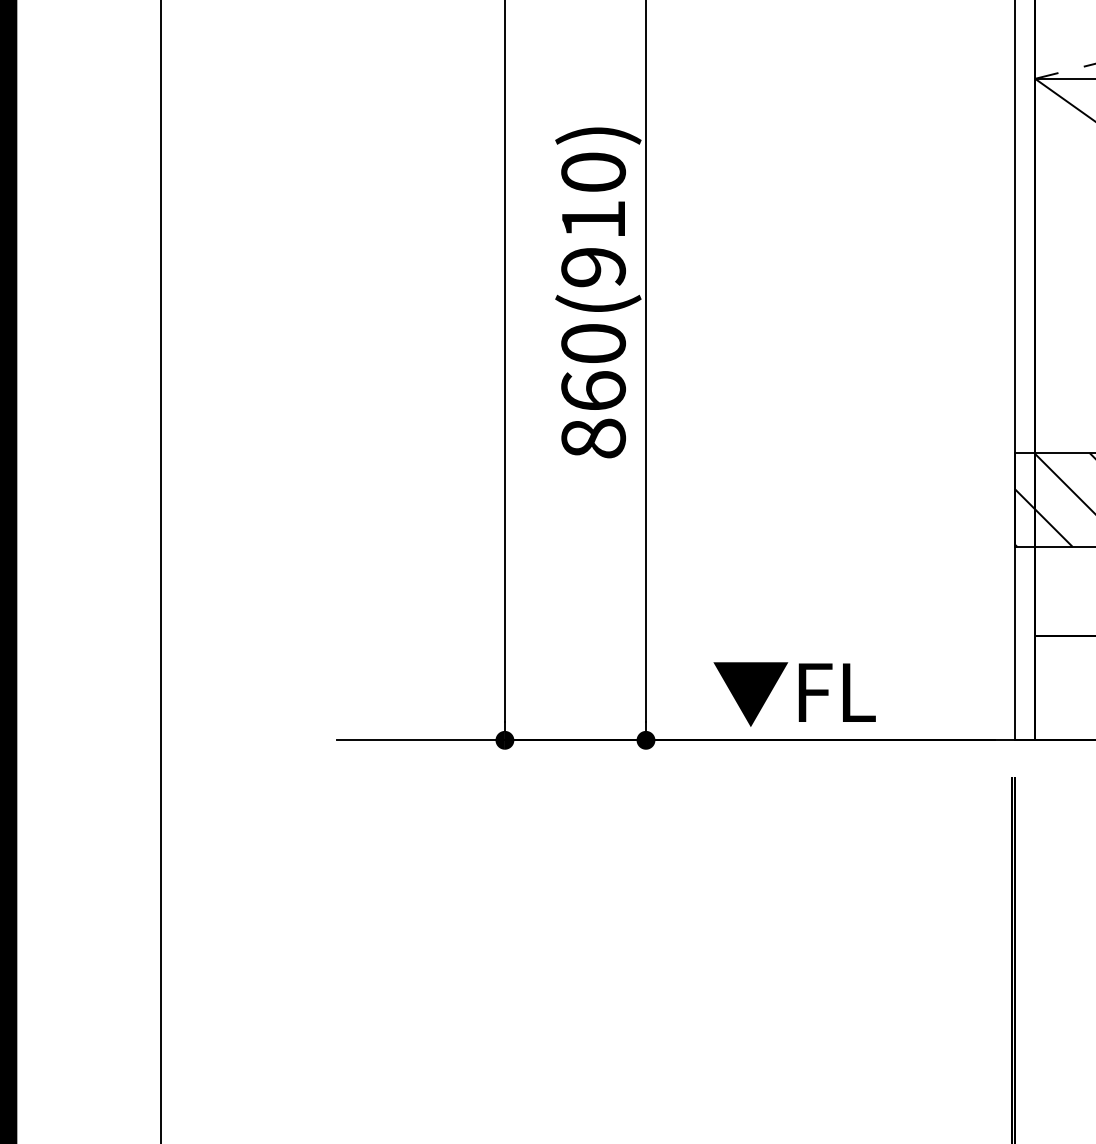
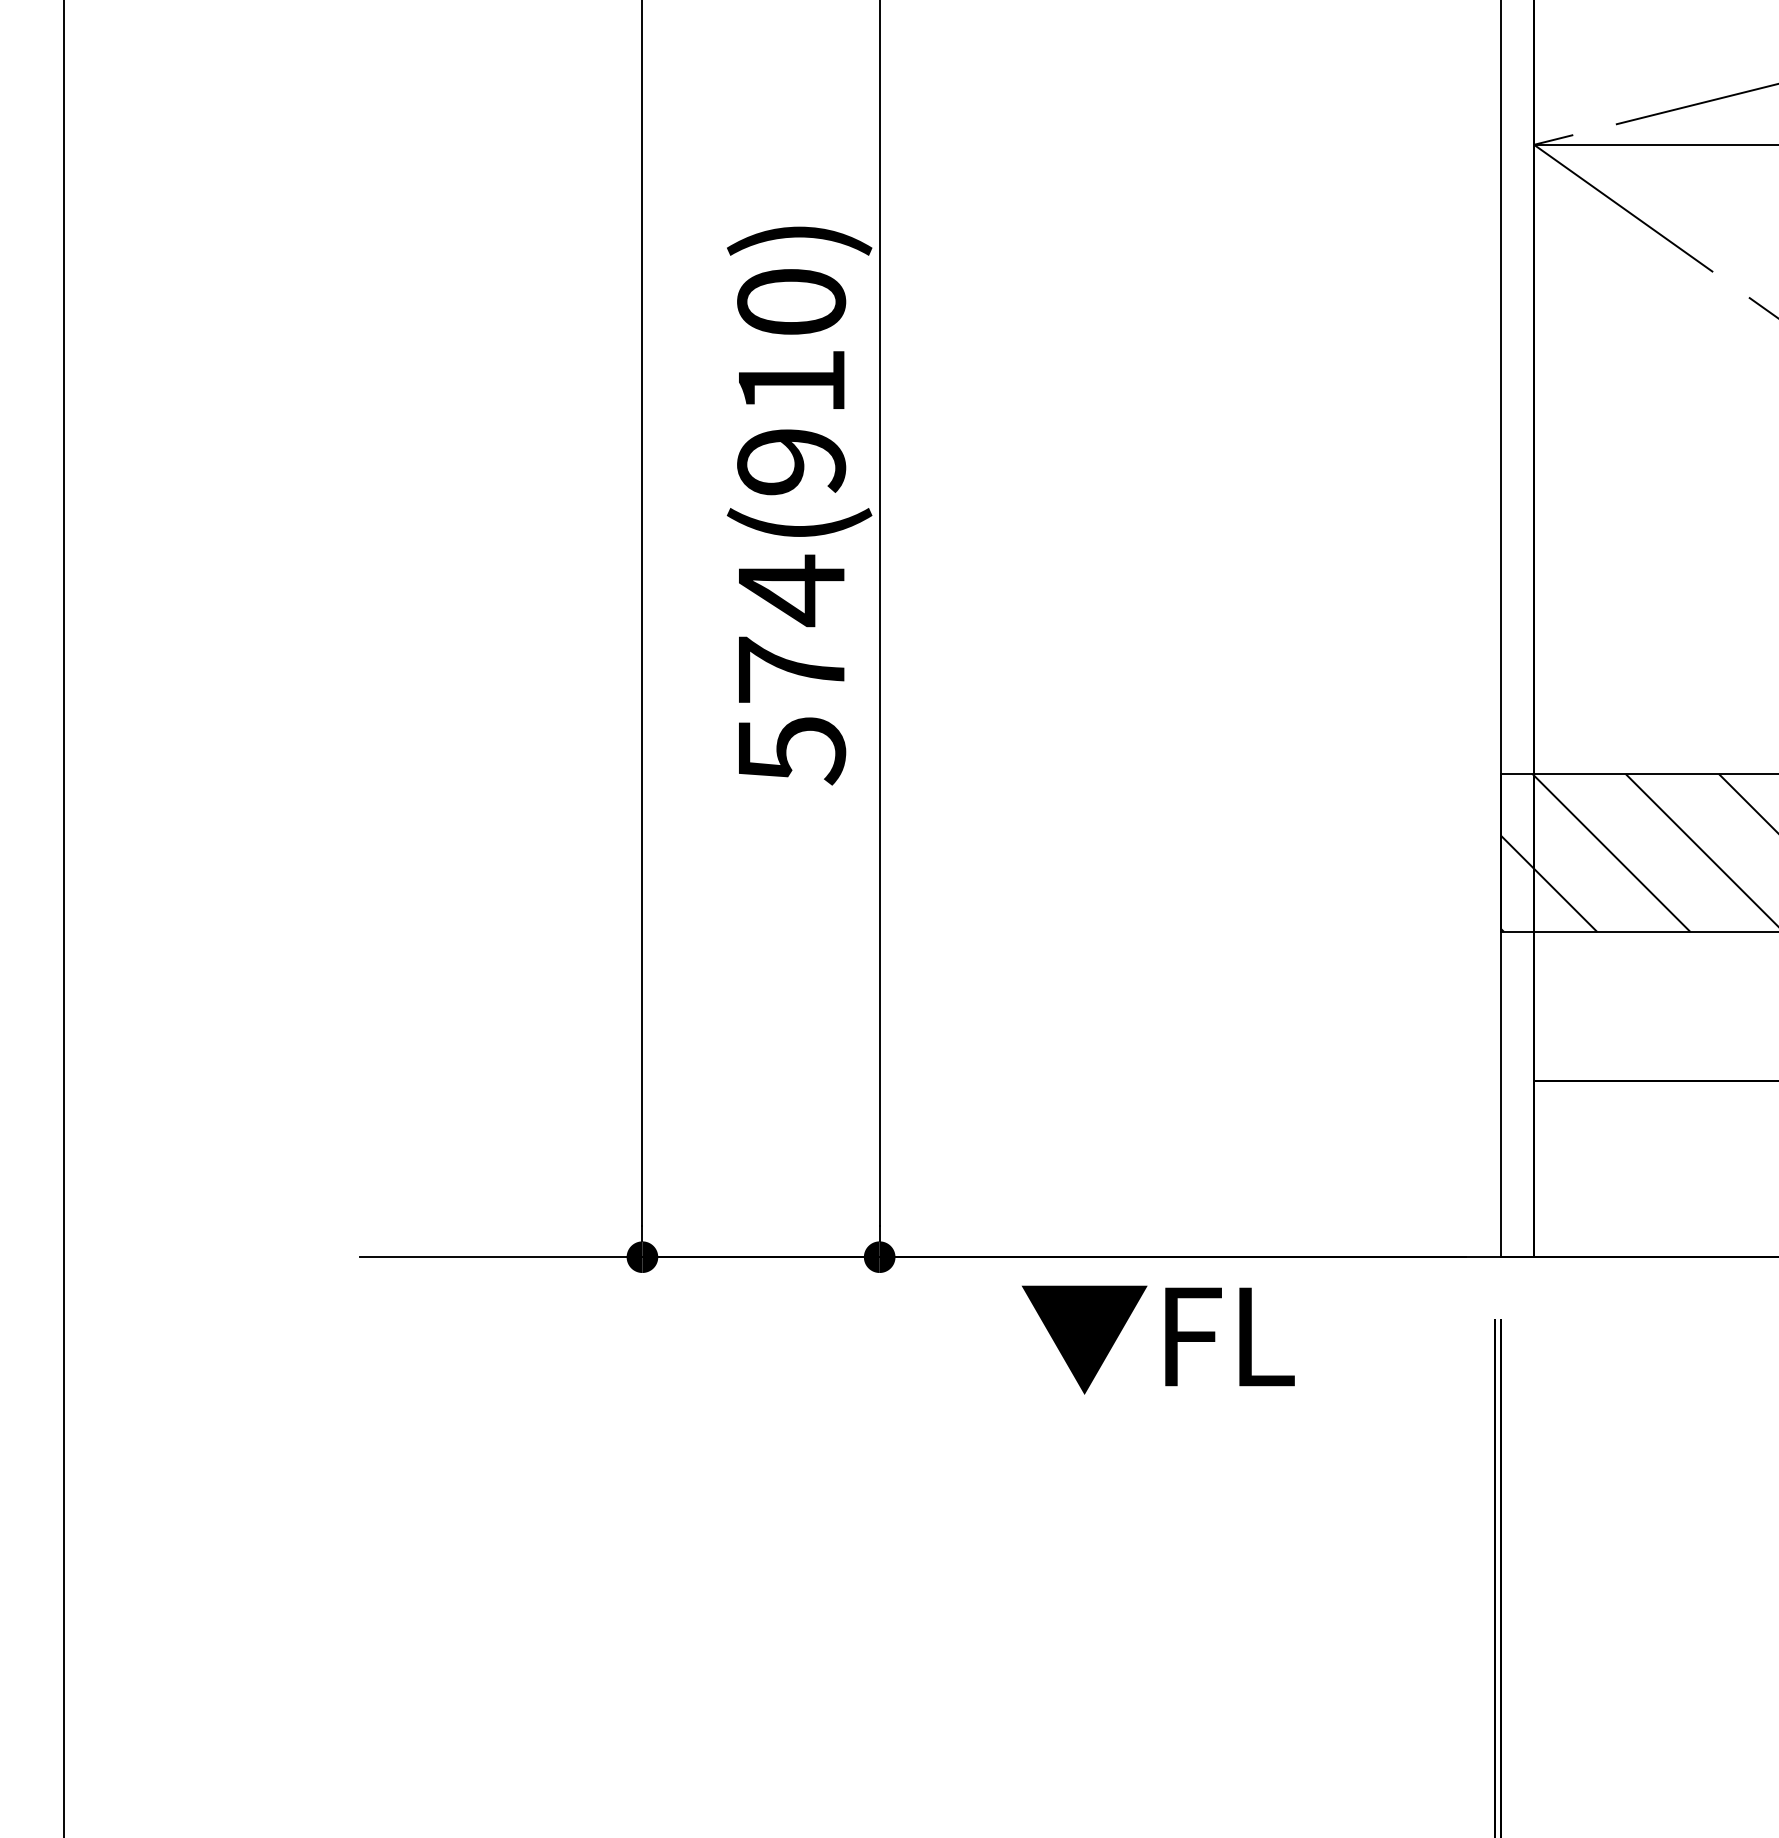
text: (593, 390) -> (791, 668), 860(910) -> 574(910)
text: (794, 694) -> (1157, 1339), moved

